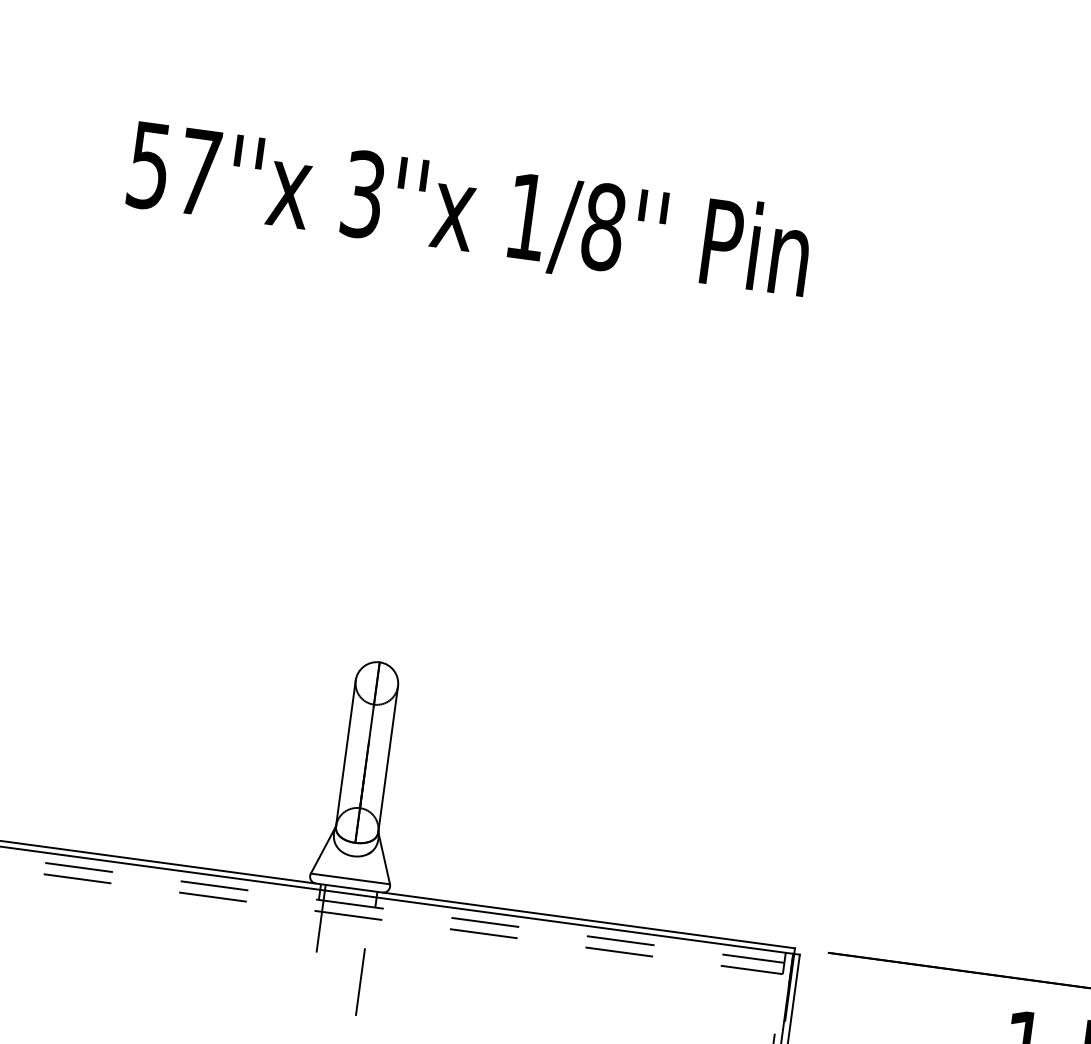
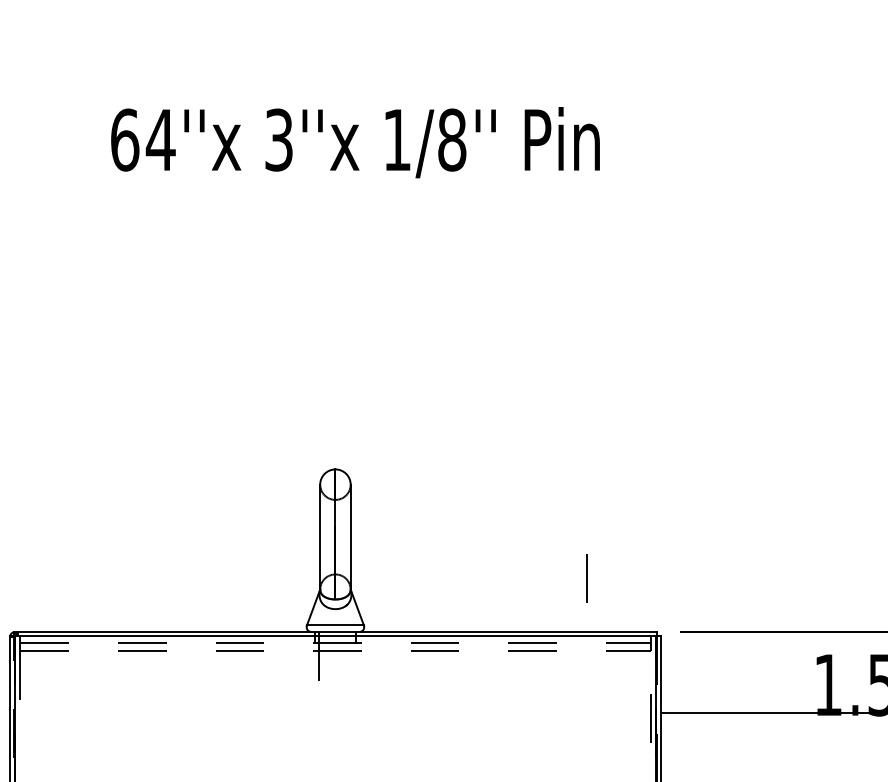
text: (175, 168) -> (143, 139), 57''x -> 64''x
line: (359, 981) -> (586, 578), moved

